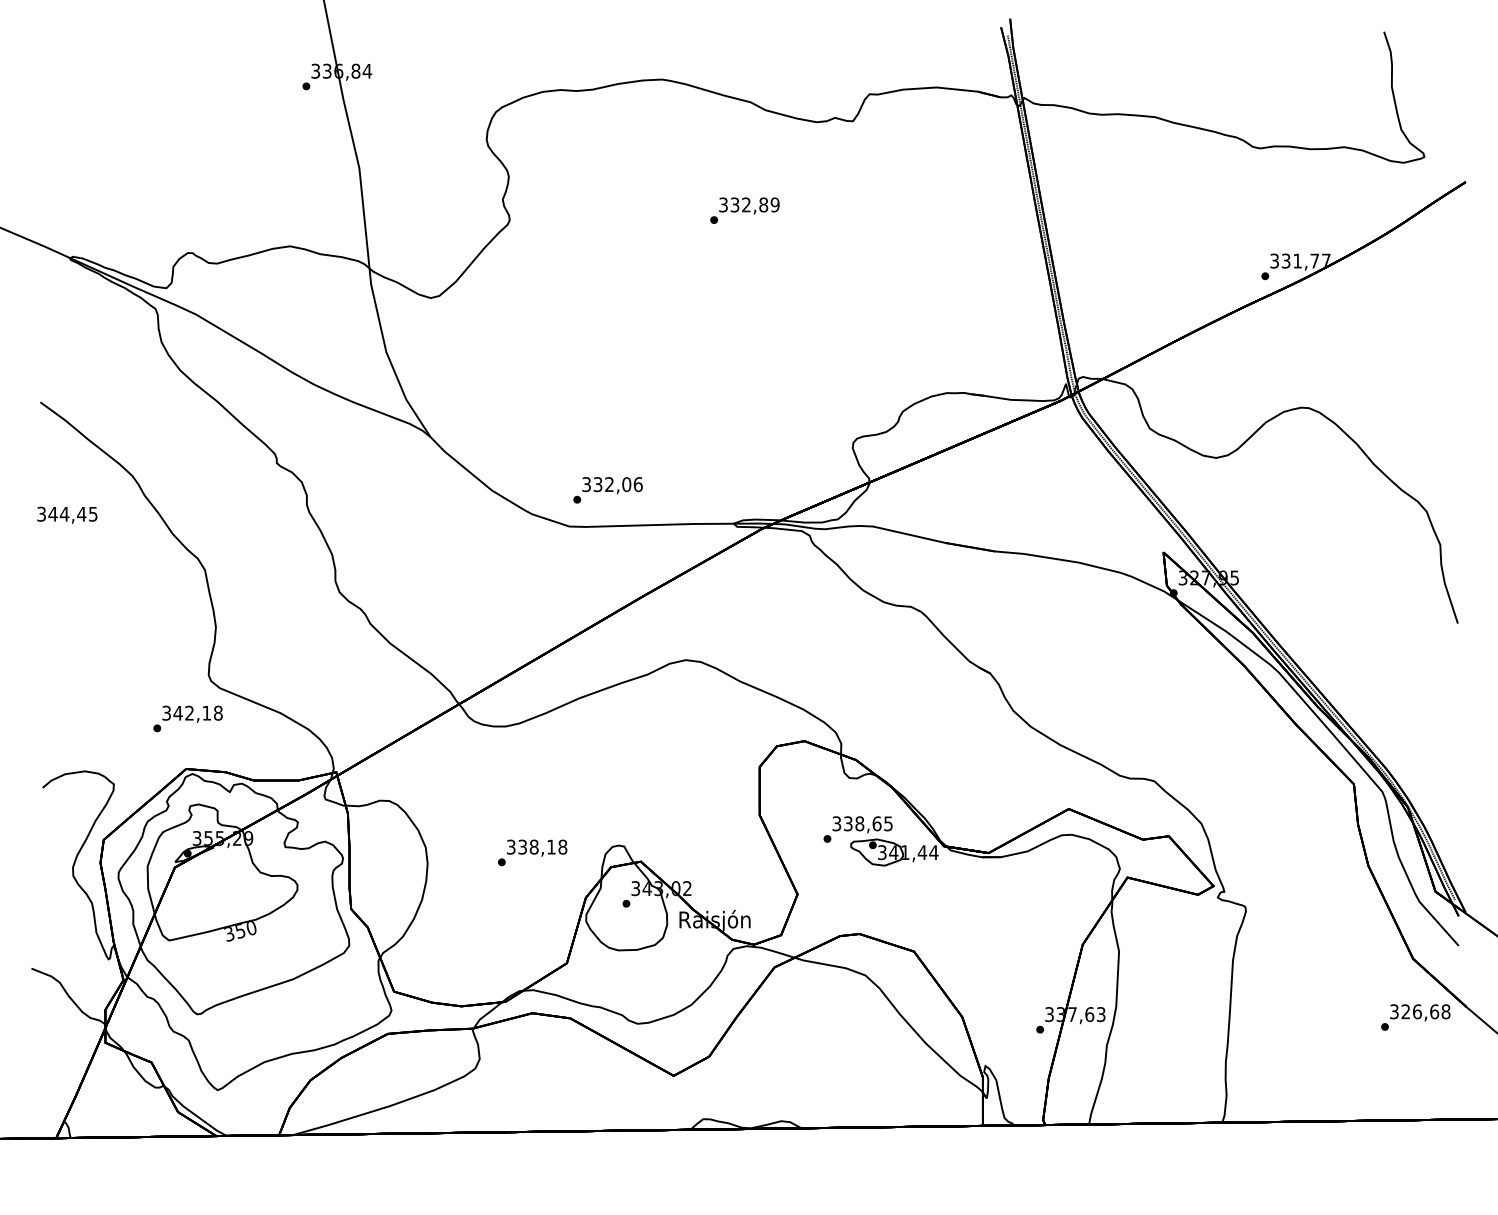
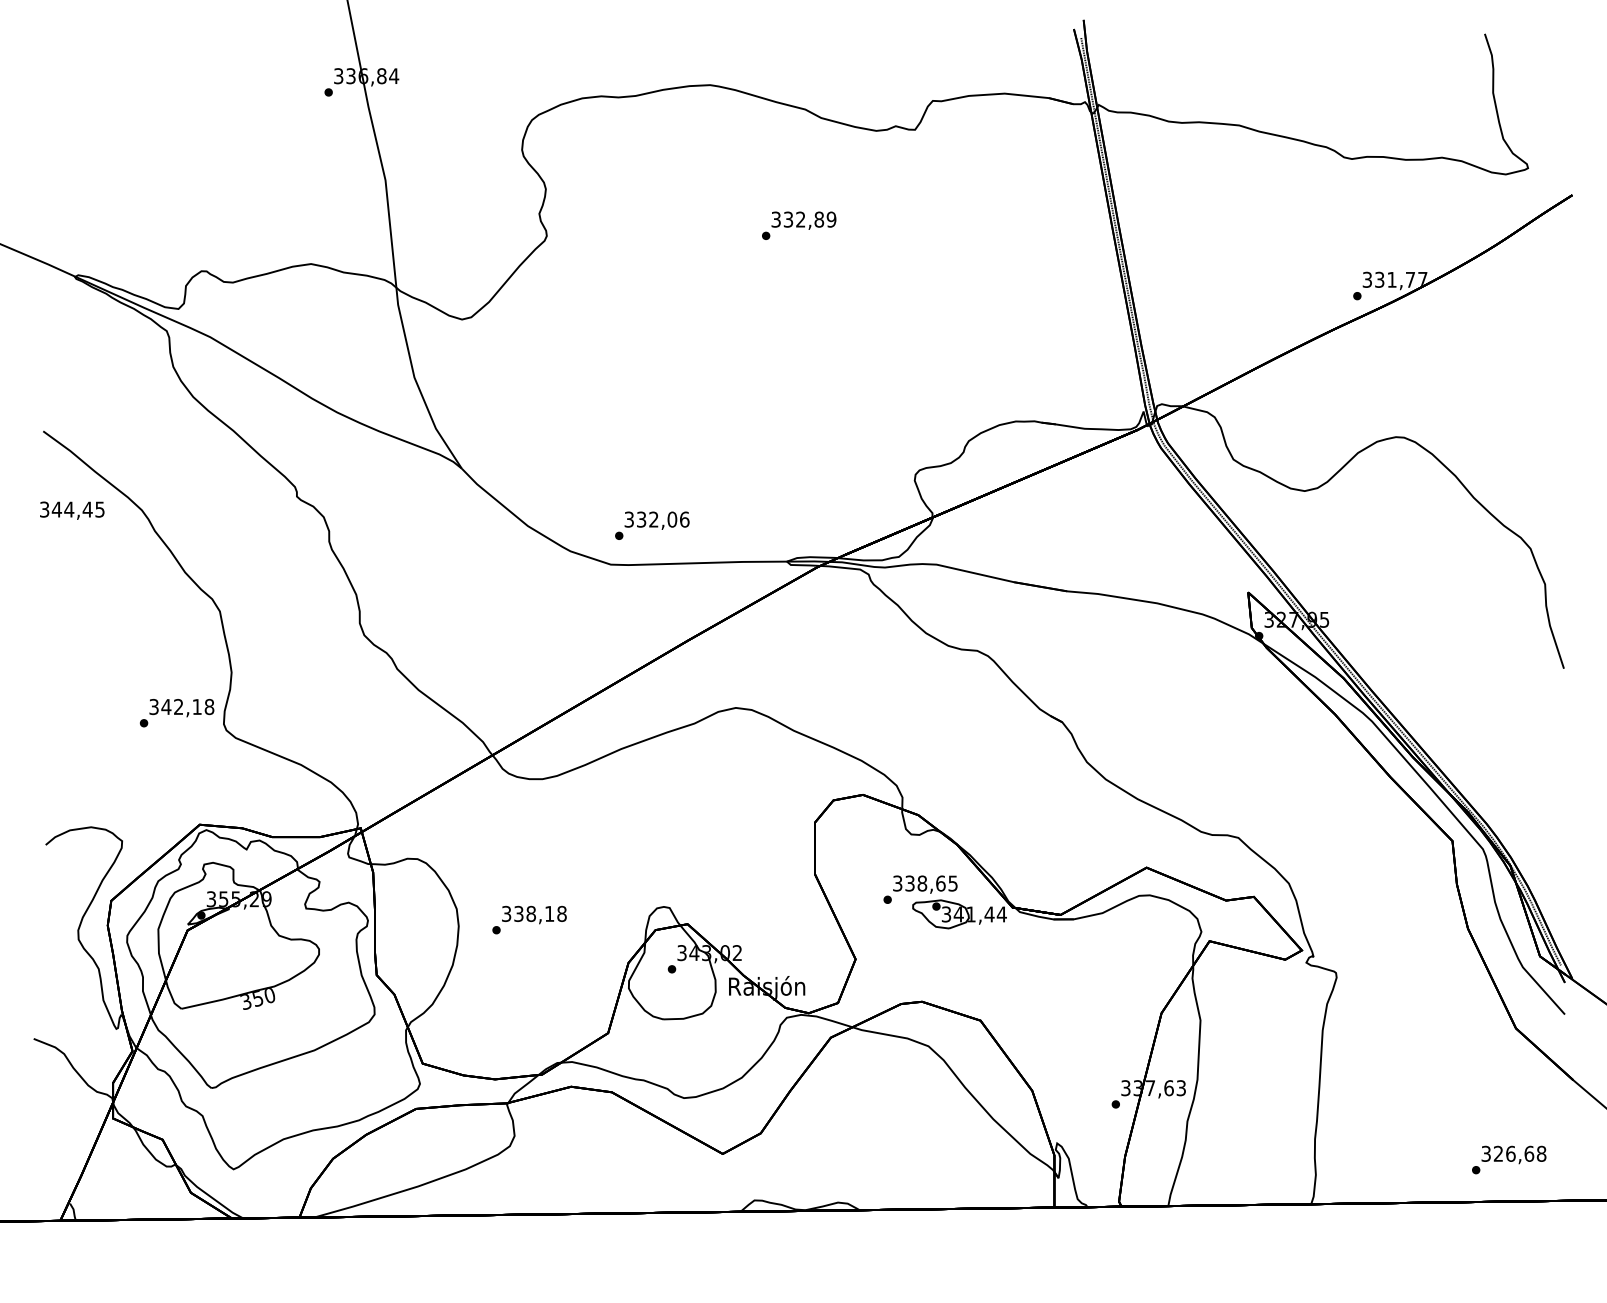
text: (67, 514) -> (72, 509), moved
text: (187, 718) -> (176, 712), moved
text: (532, 852) -> (529, 919), moved
text: (1415, 1017) -> (1508, 1160), moved

